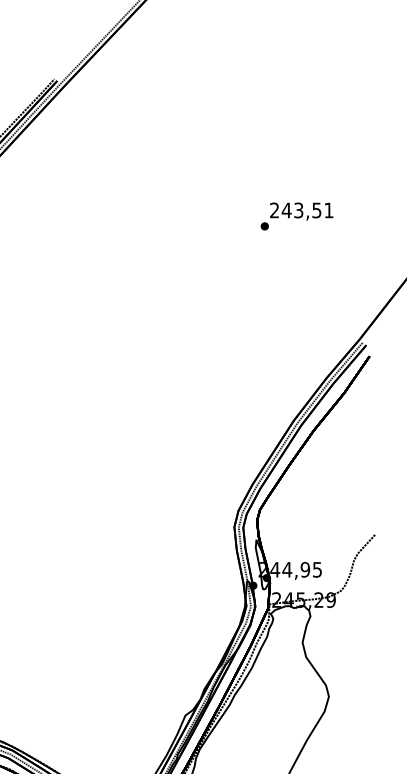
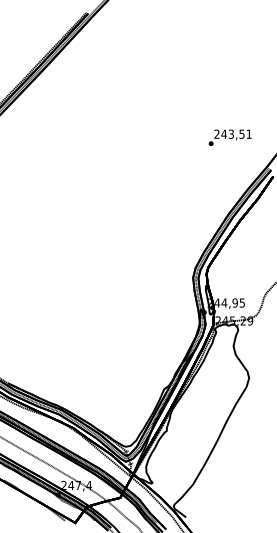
text: (295, 215) -> (229, 137), moved

